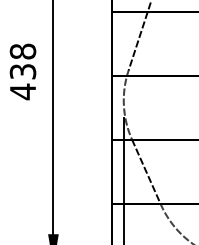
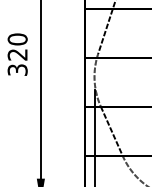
text: (22, 71) -> (17, 54), 438 -> 320

